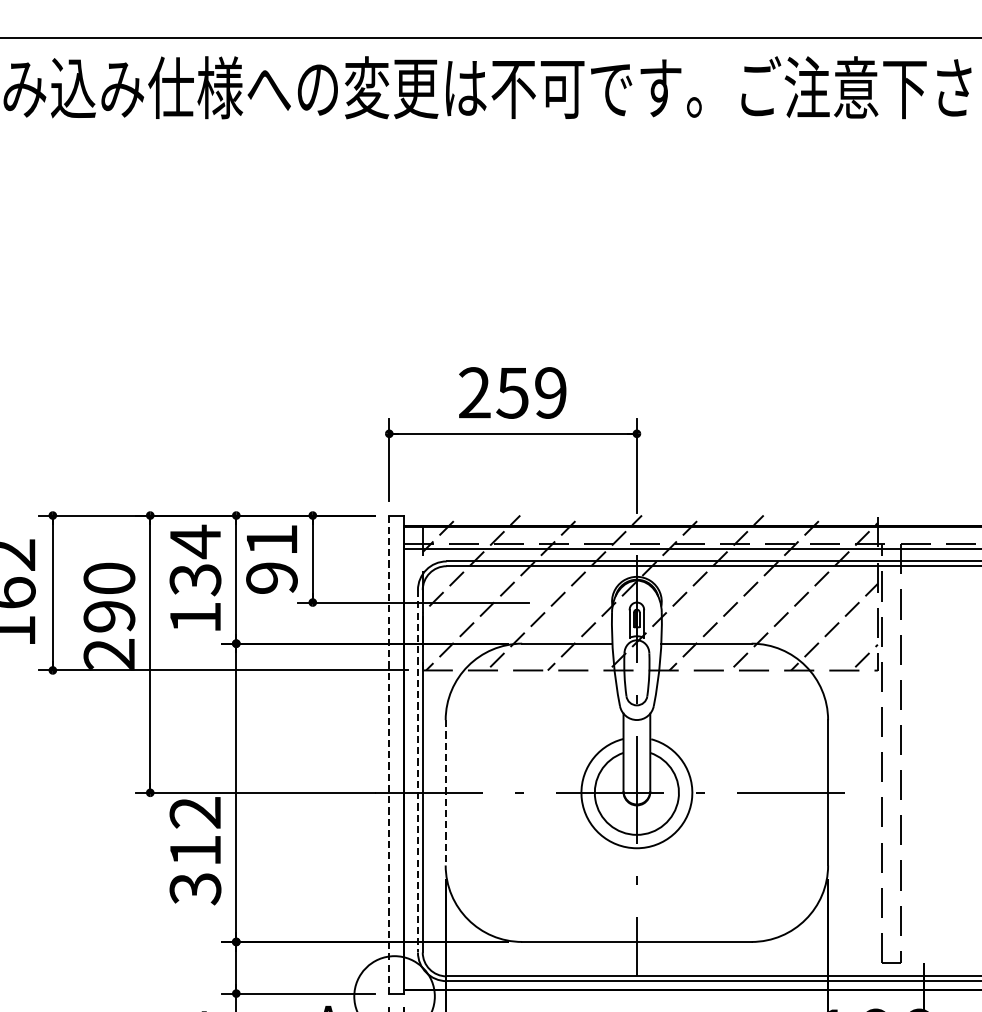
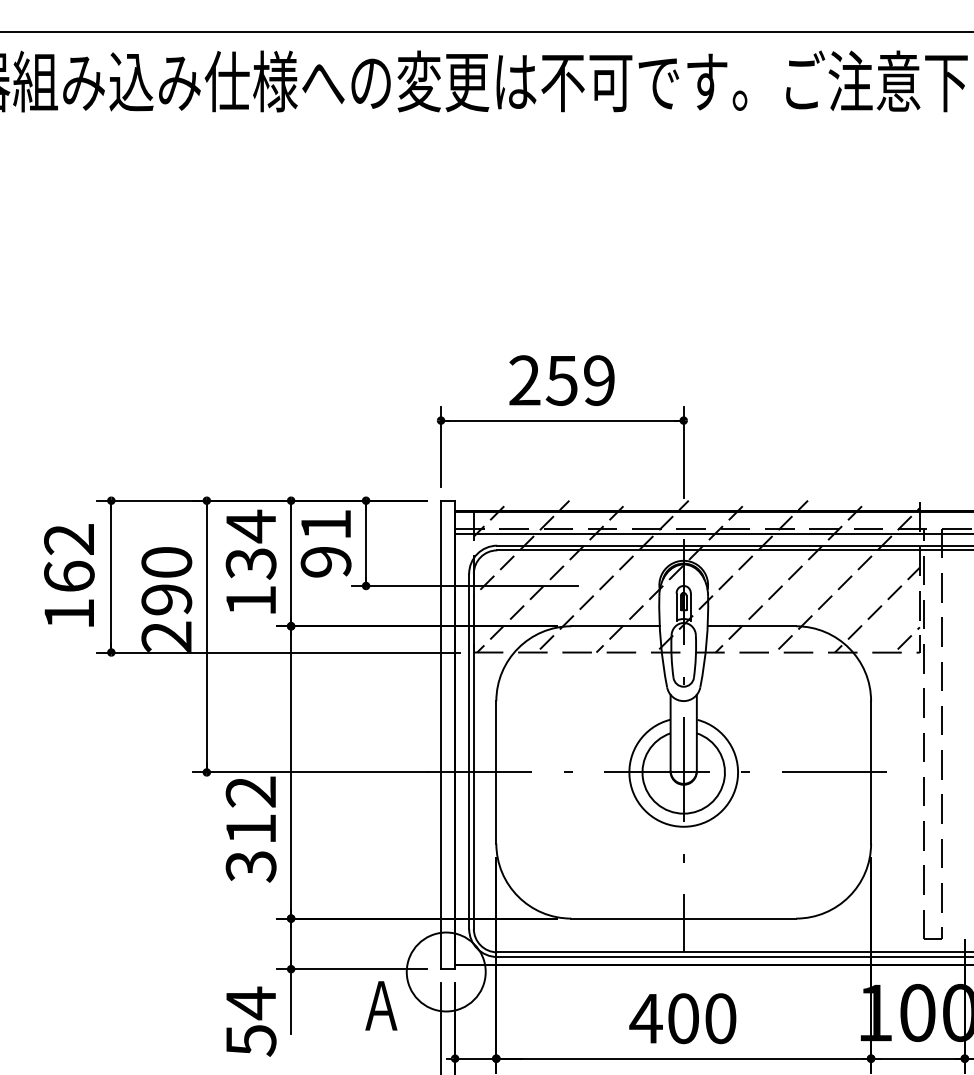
line: (389, 755) -> (441, 735), dashed -> solid
line: (418, 771) -> (469, 751), dashed -> solid
line: (445, 792) -> (496, 772), dashed -> solid

